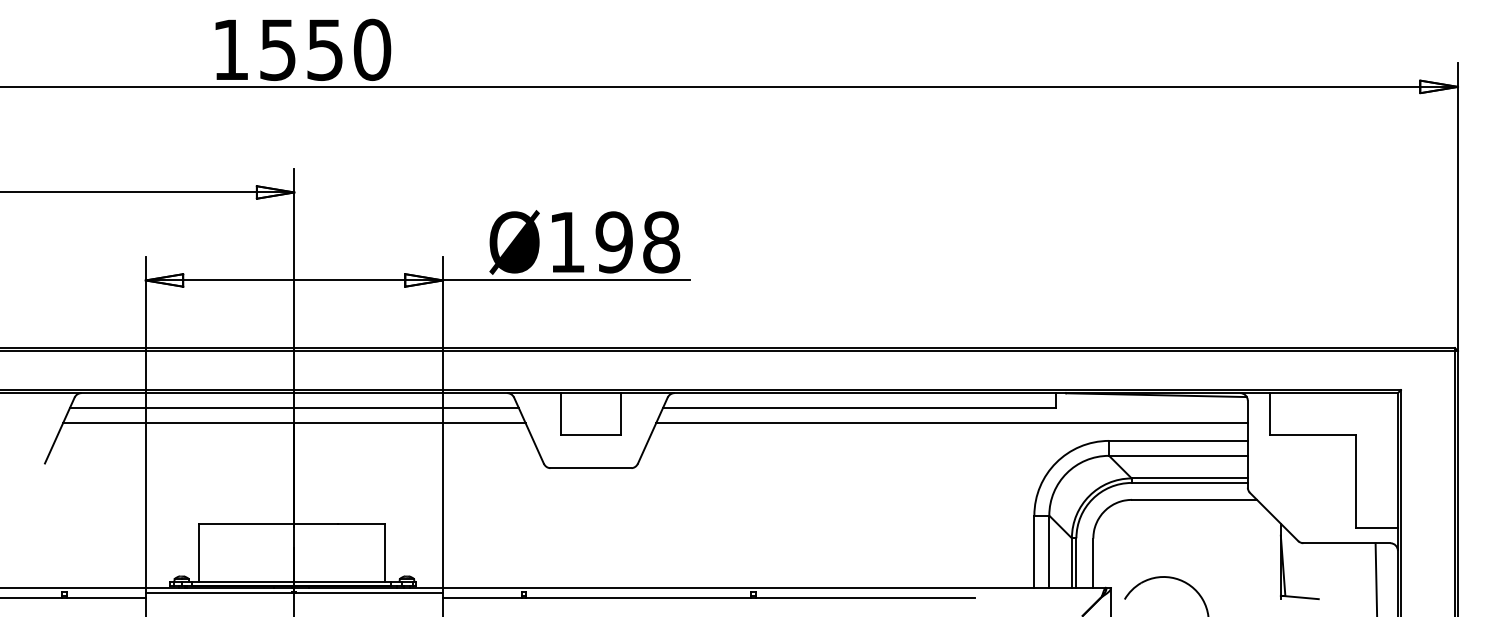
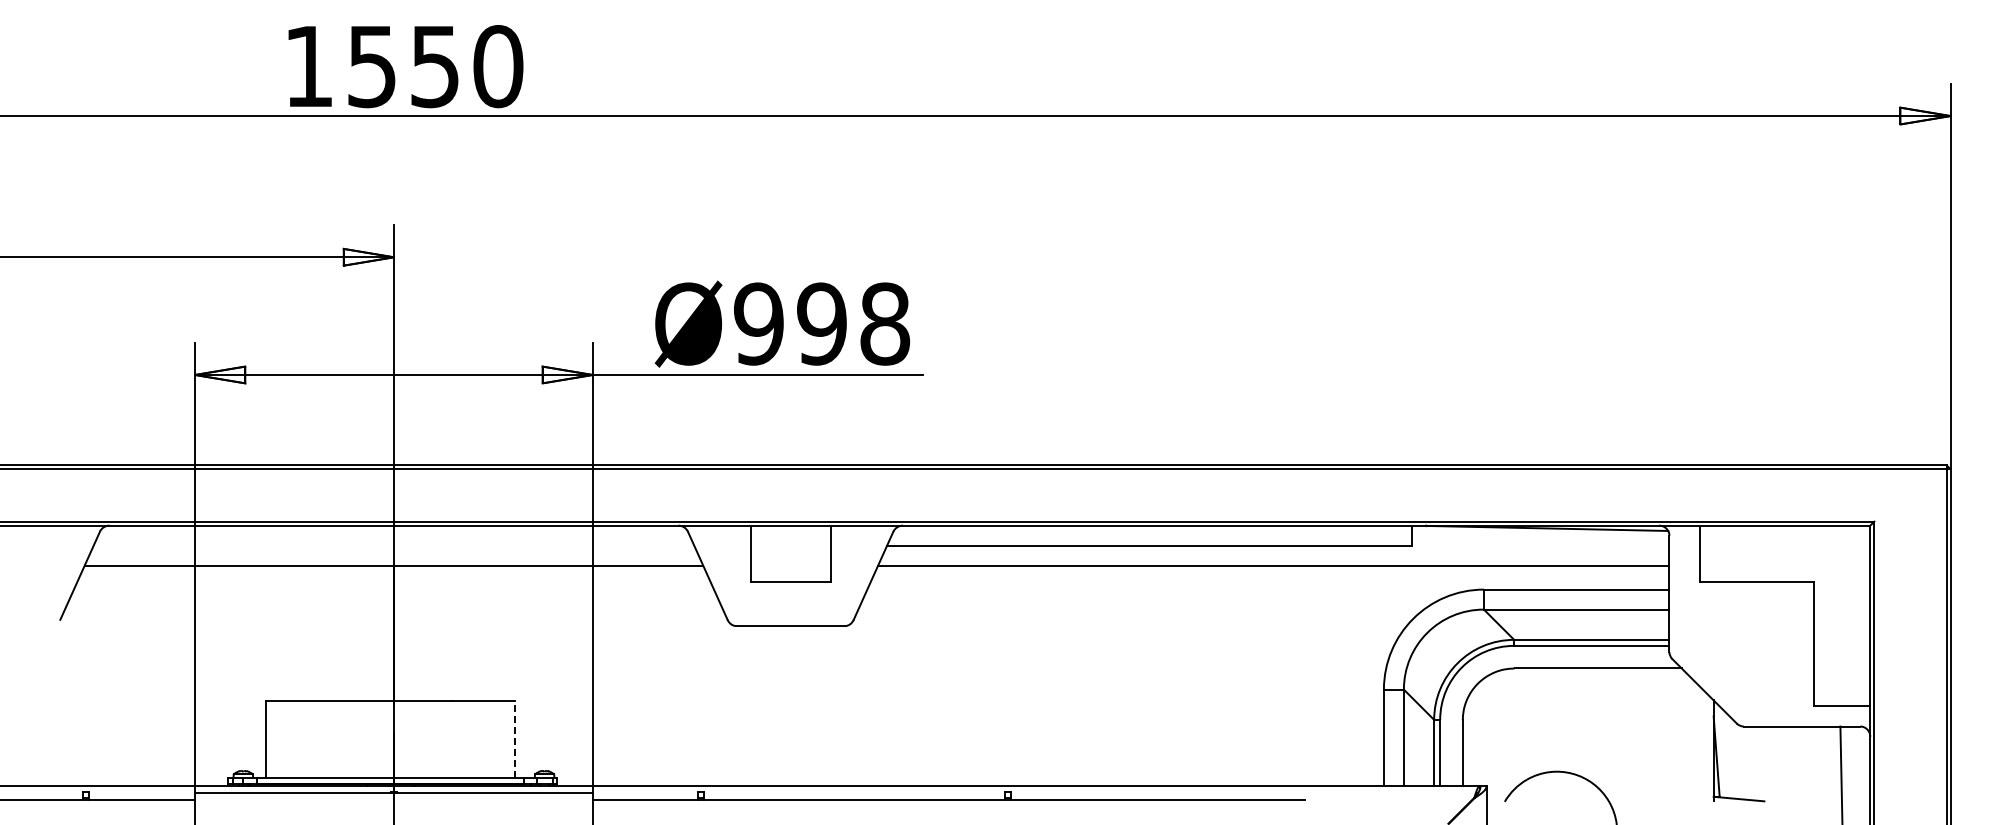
text: (566, 241) -> (758, 323), Ø198 -> Ø998
line: (294, 407) -> (393, 545), removed
line: (384, 552) -> (514, 739), solid -> dashed

